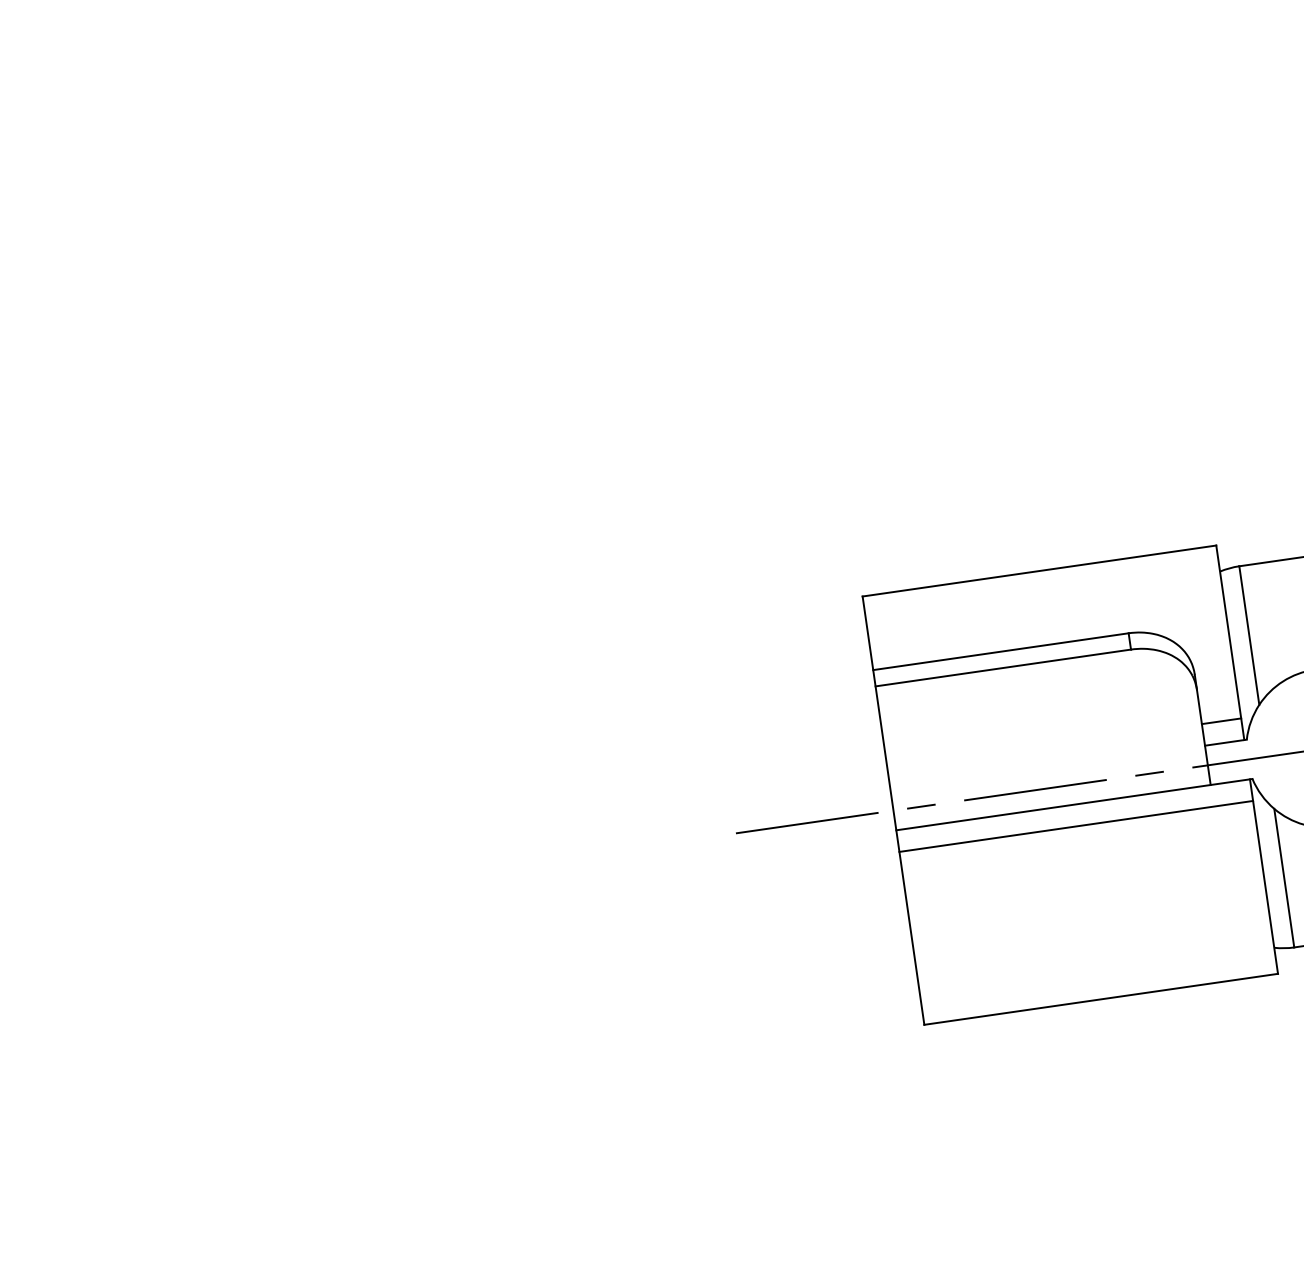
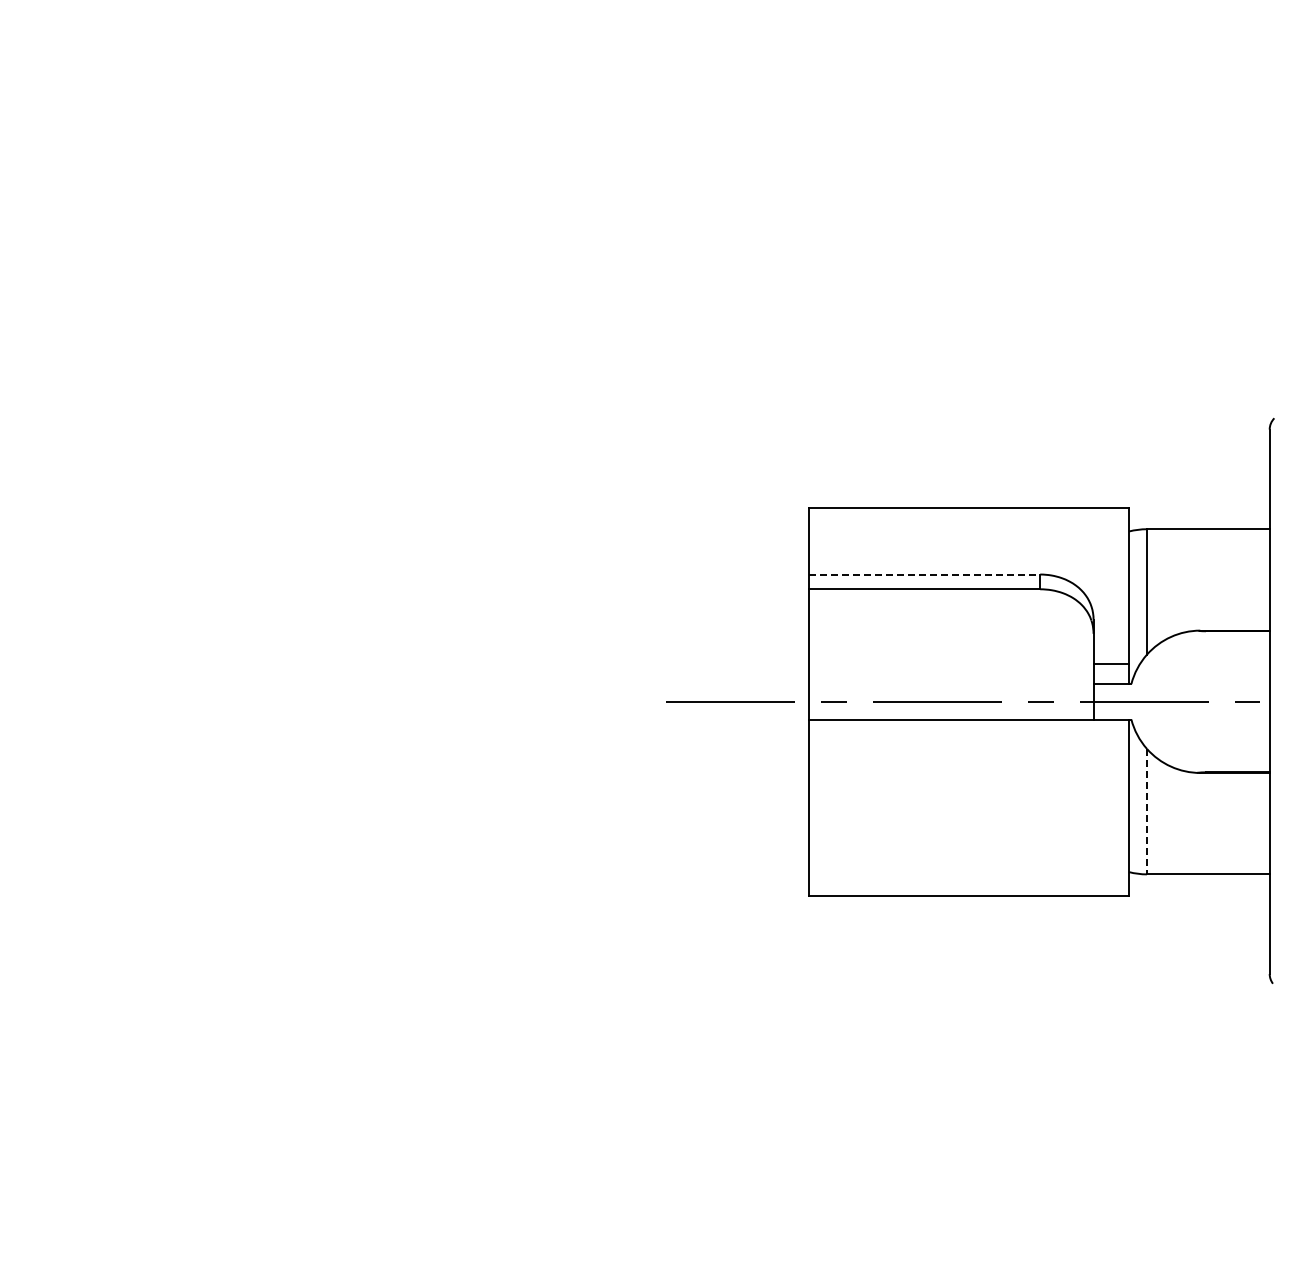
line: (1000, 651) -> (924, 574), solid -> dashed
line: (1075, 826) -> (968, 739), removed
line: (1283, 878) -> (1146, 811), solid -> dashed

